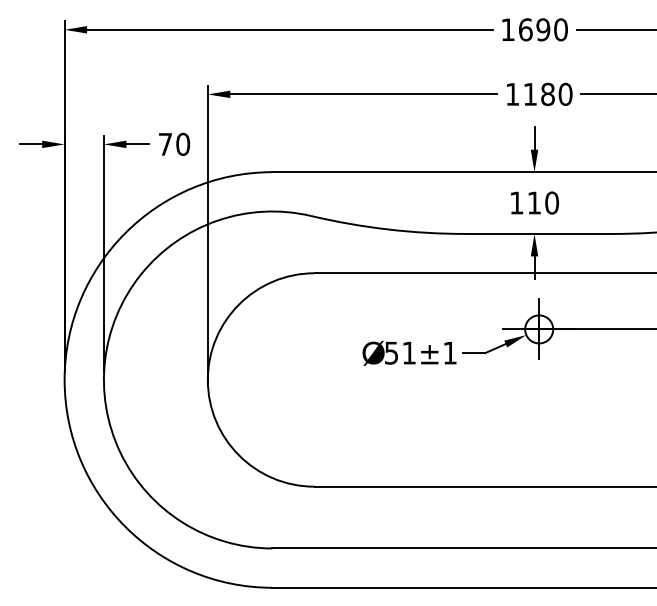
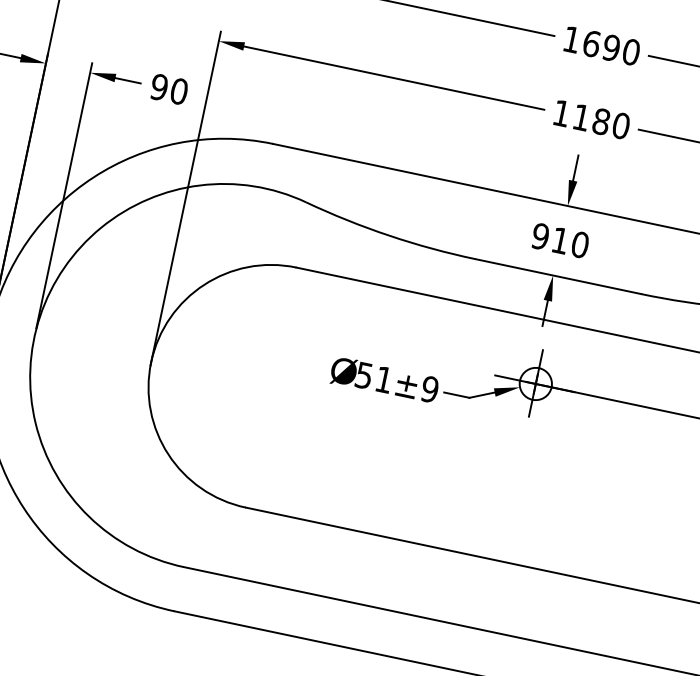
text: (165, 143) -> (159, 86), 70 -> 90
text: (516, 202) -> (540, 235), 110 -> 910
text: (449, 352) -> (429, 388), 51±1 -> 51±9

